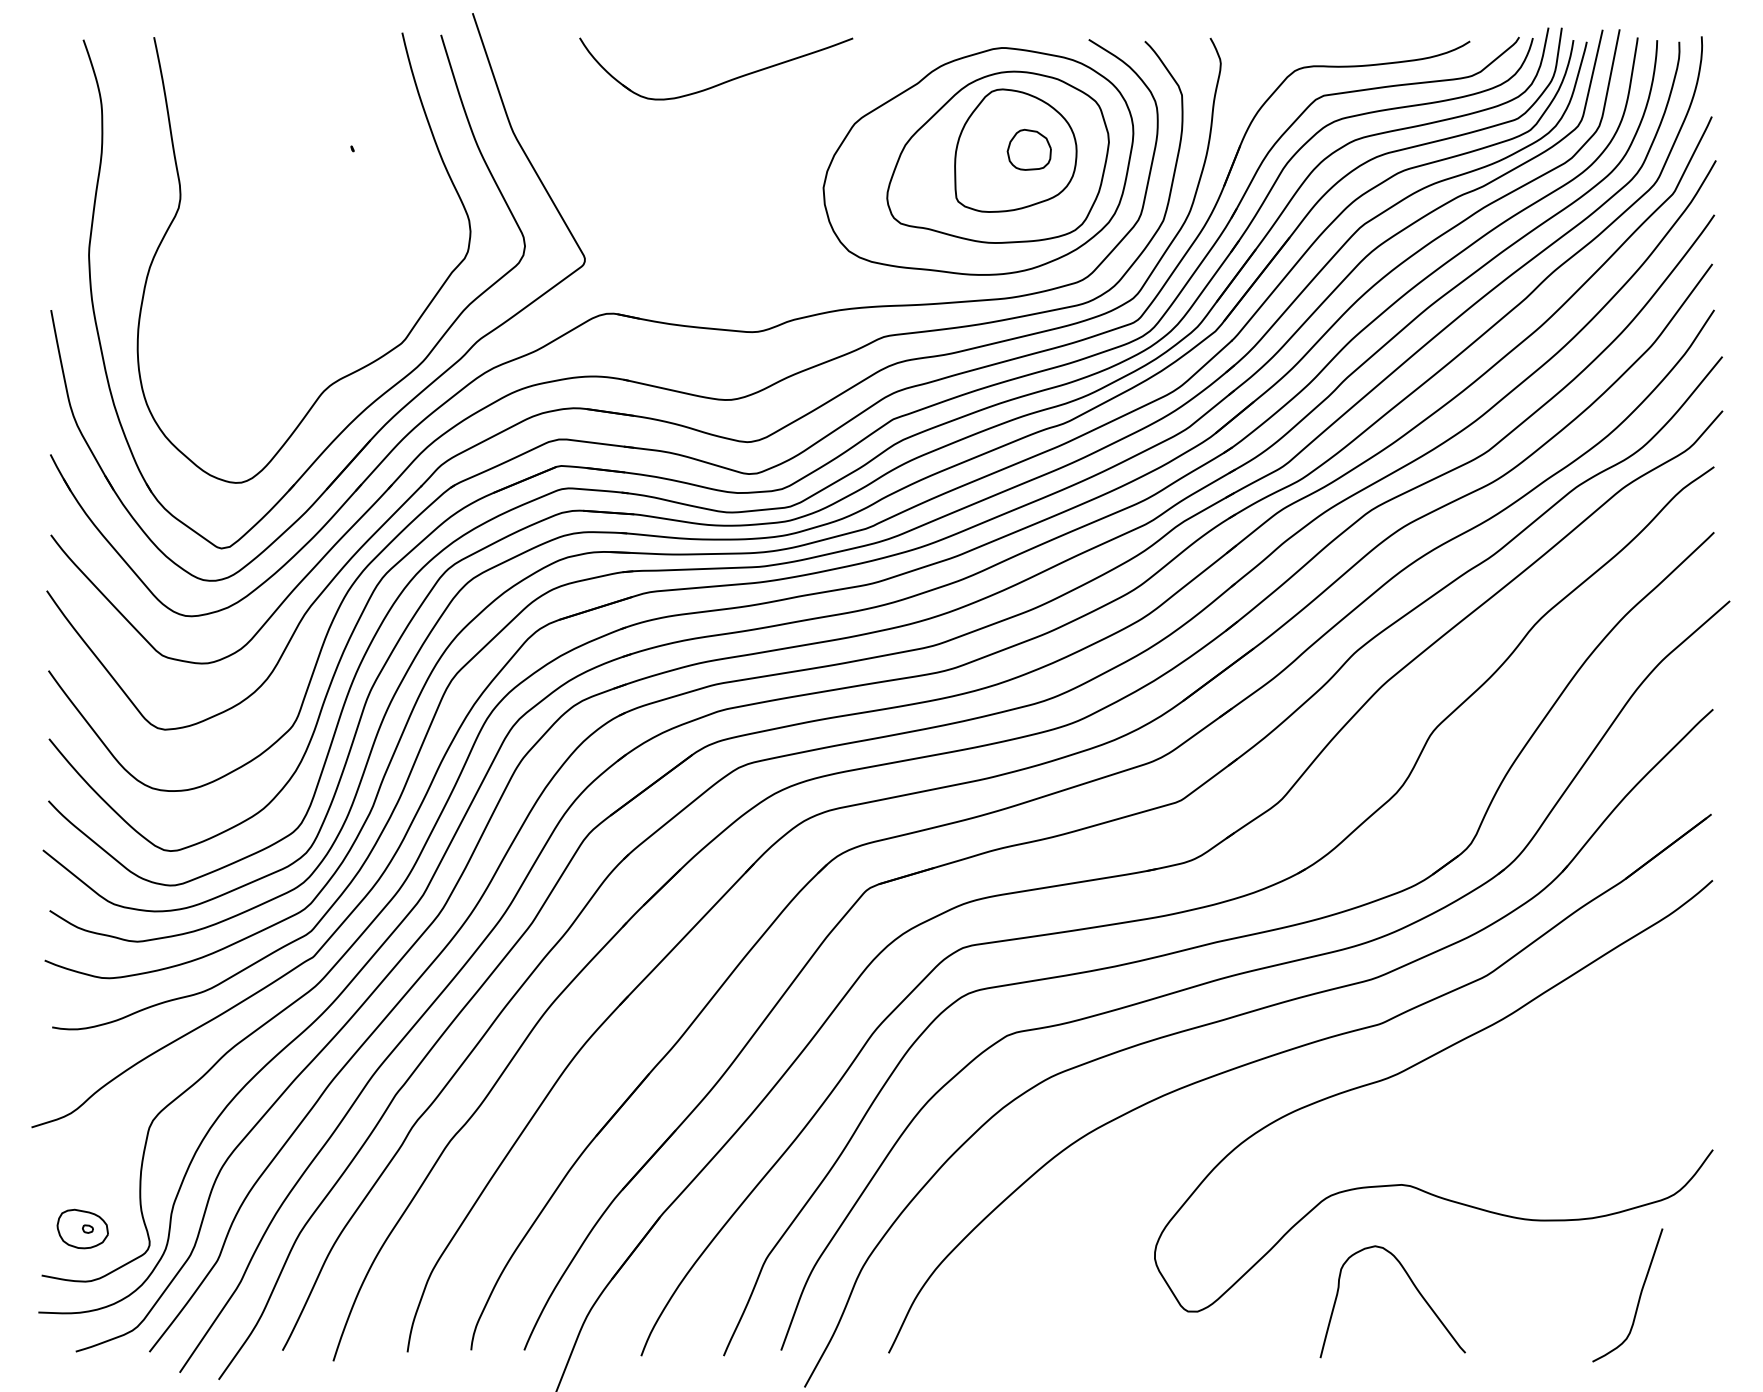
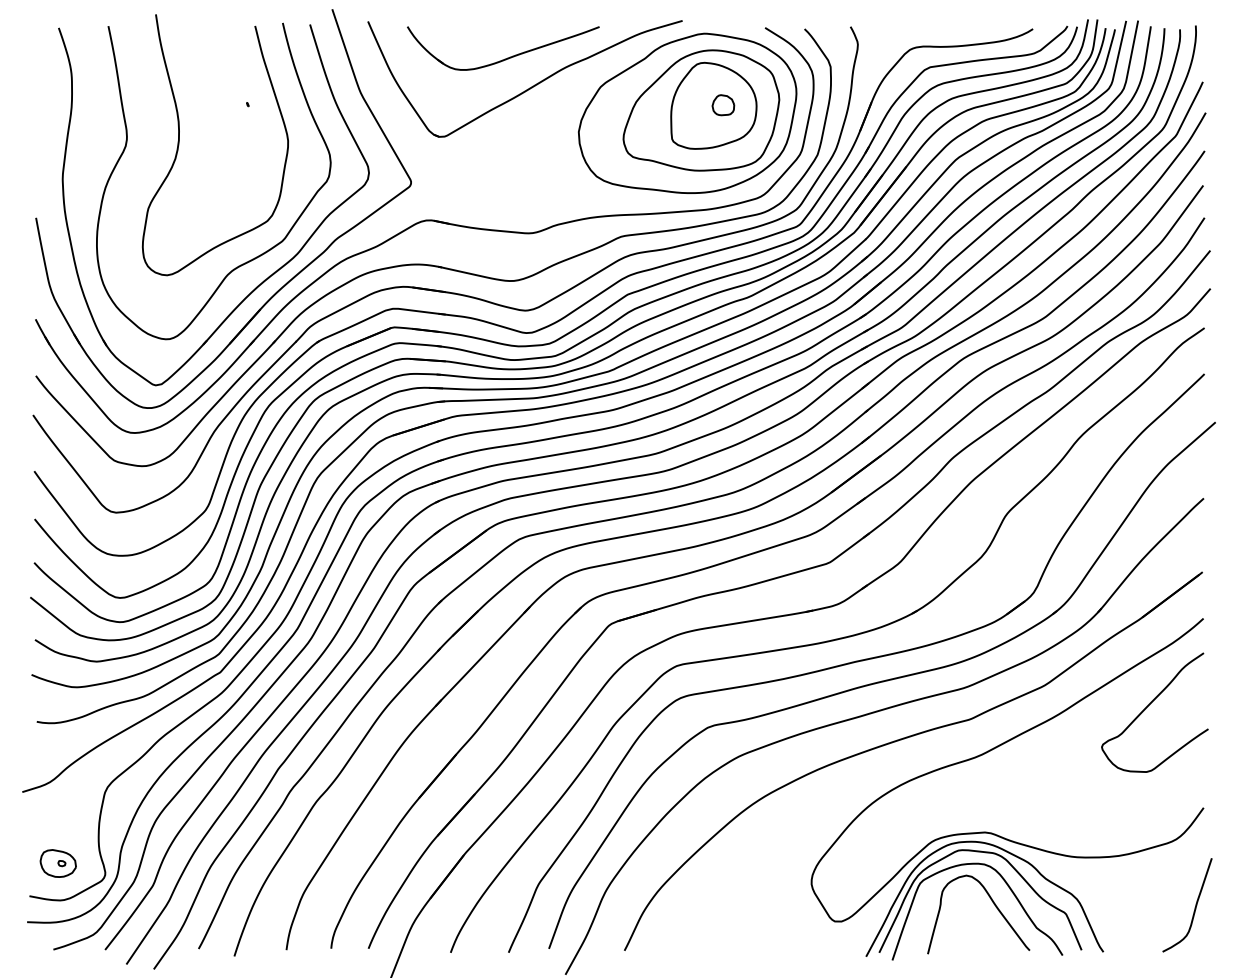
part: (754, 124) -> (530, 87), added
part: (1029, 149) -> (723, 105), size x0.71
curve: (255, 201) -> (179, 141), added
curve: (1634, 1005) -> (1148, 706), added
part: (1433, 1260) -> (1007, 885), added
curve: (1638, 1298) -> (1194, 907), moved

